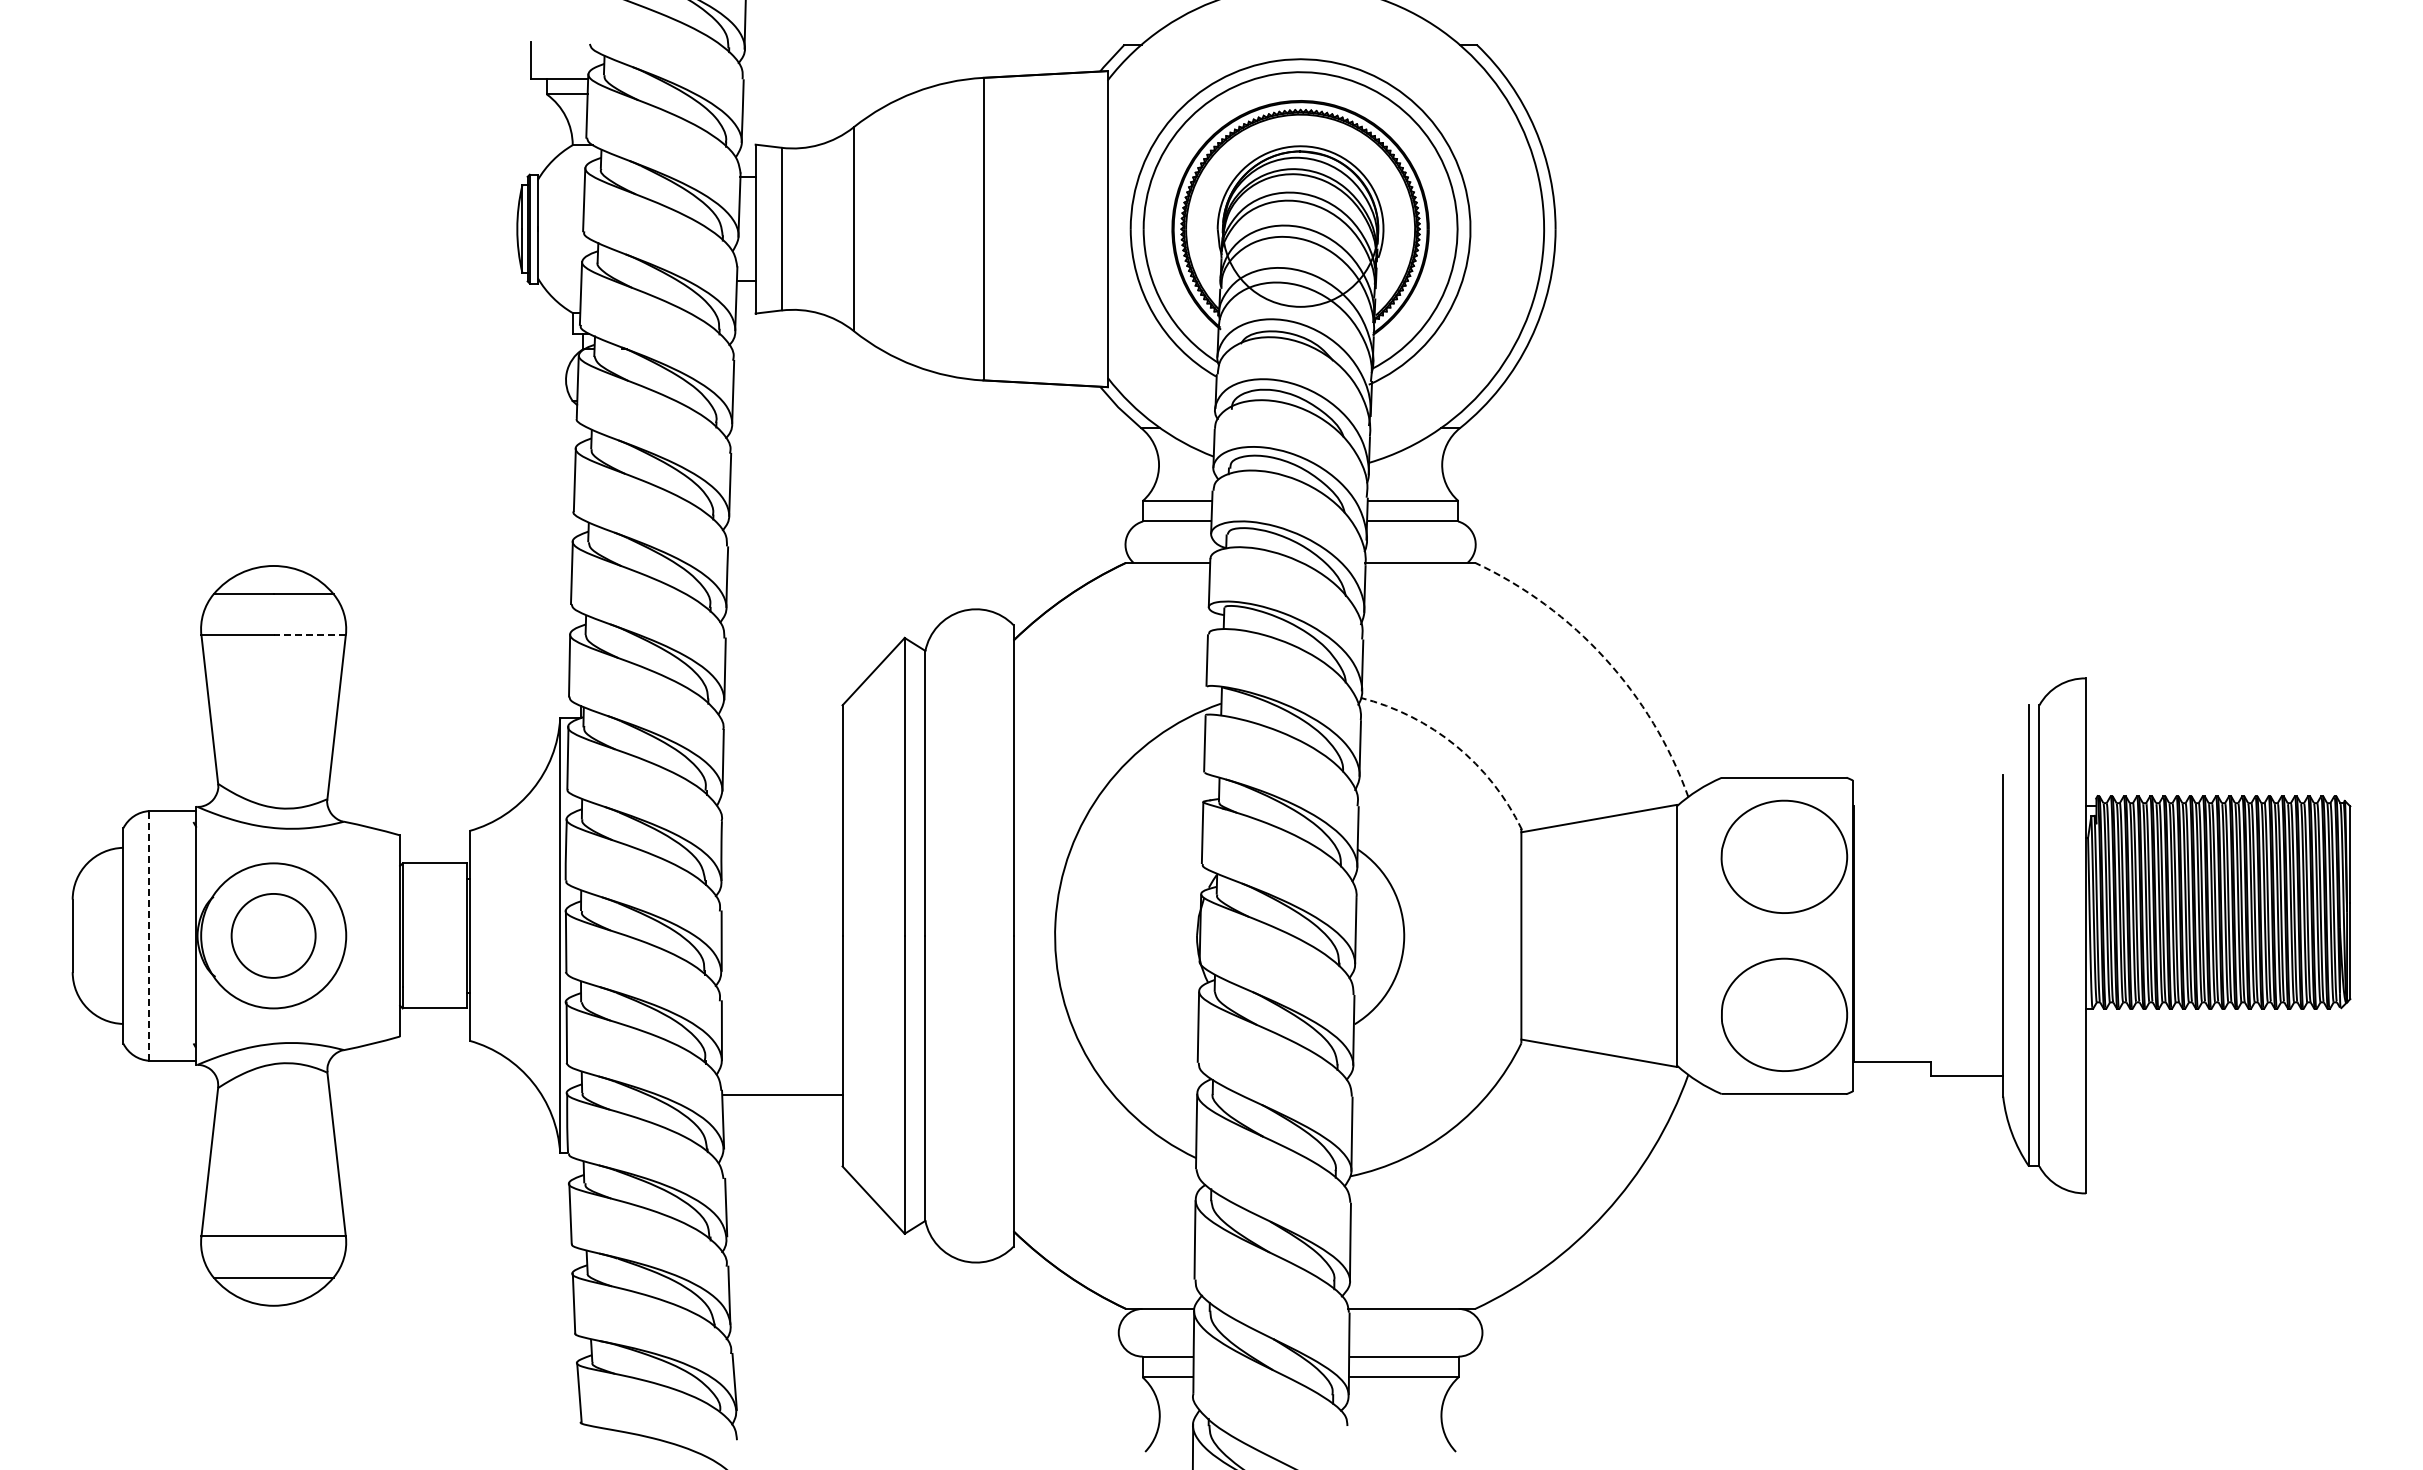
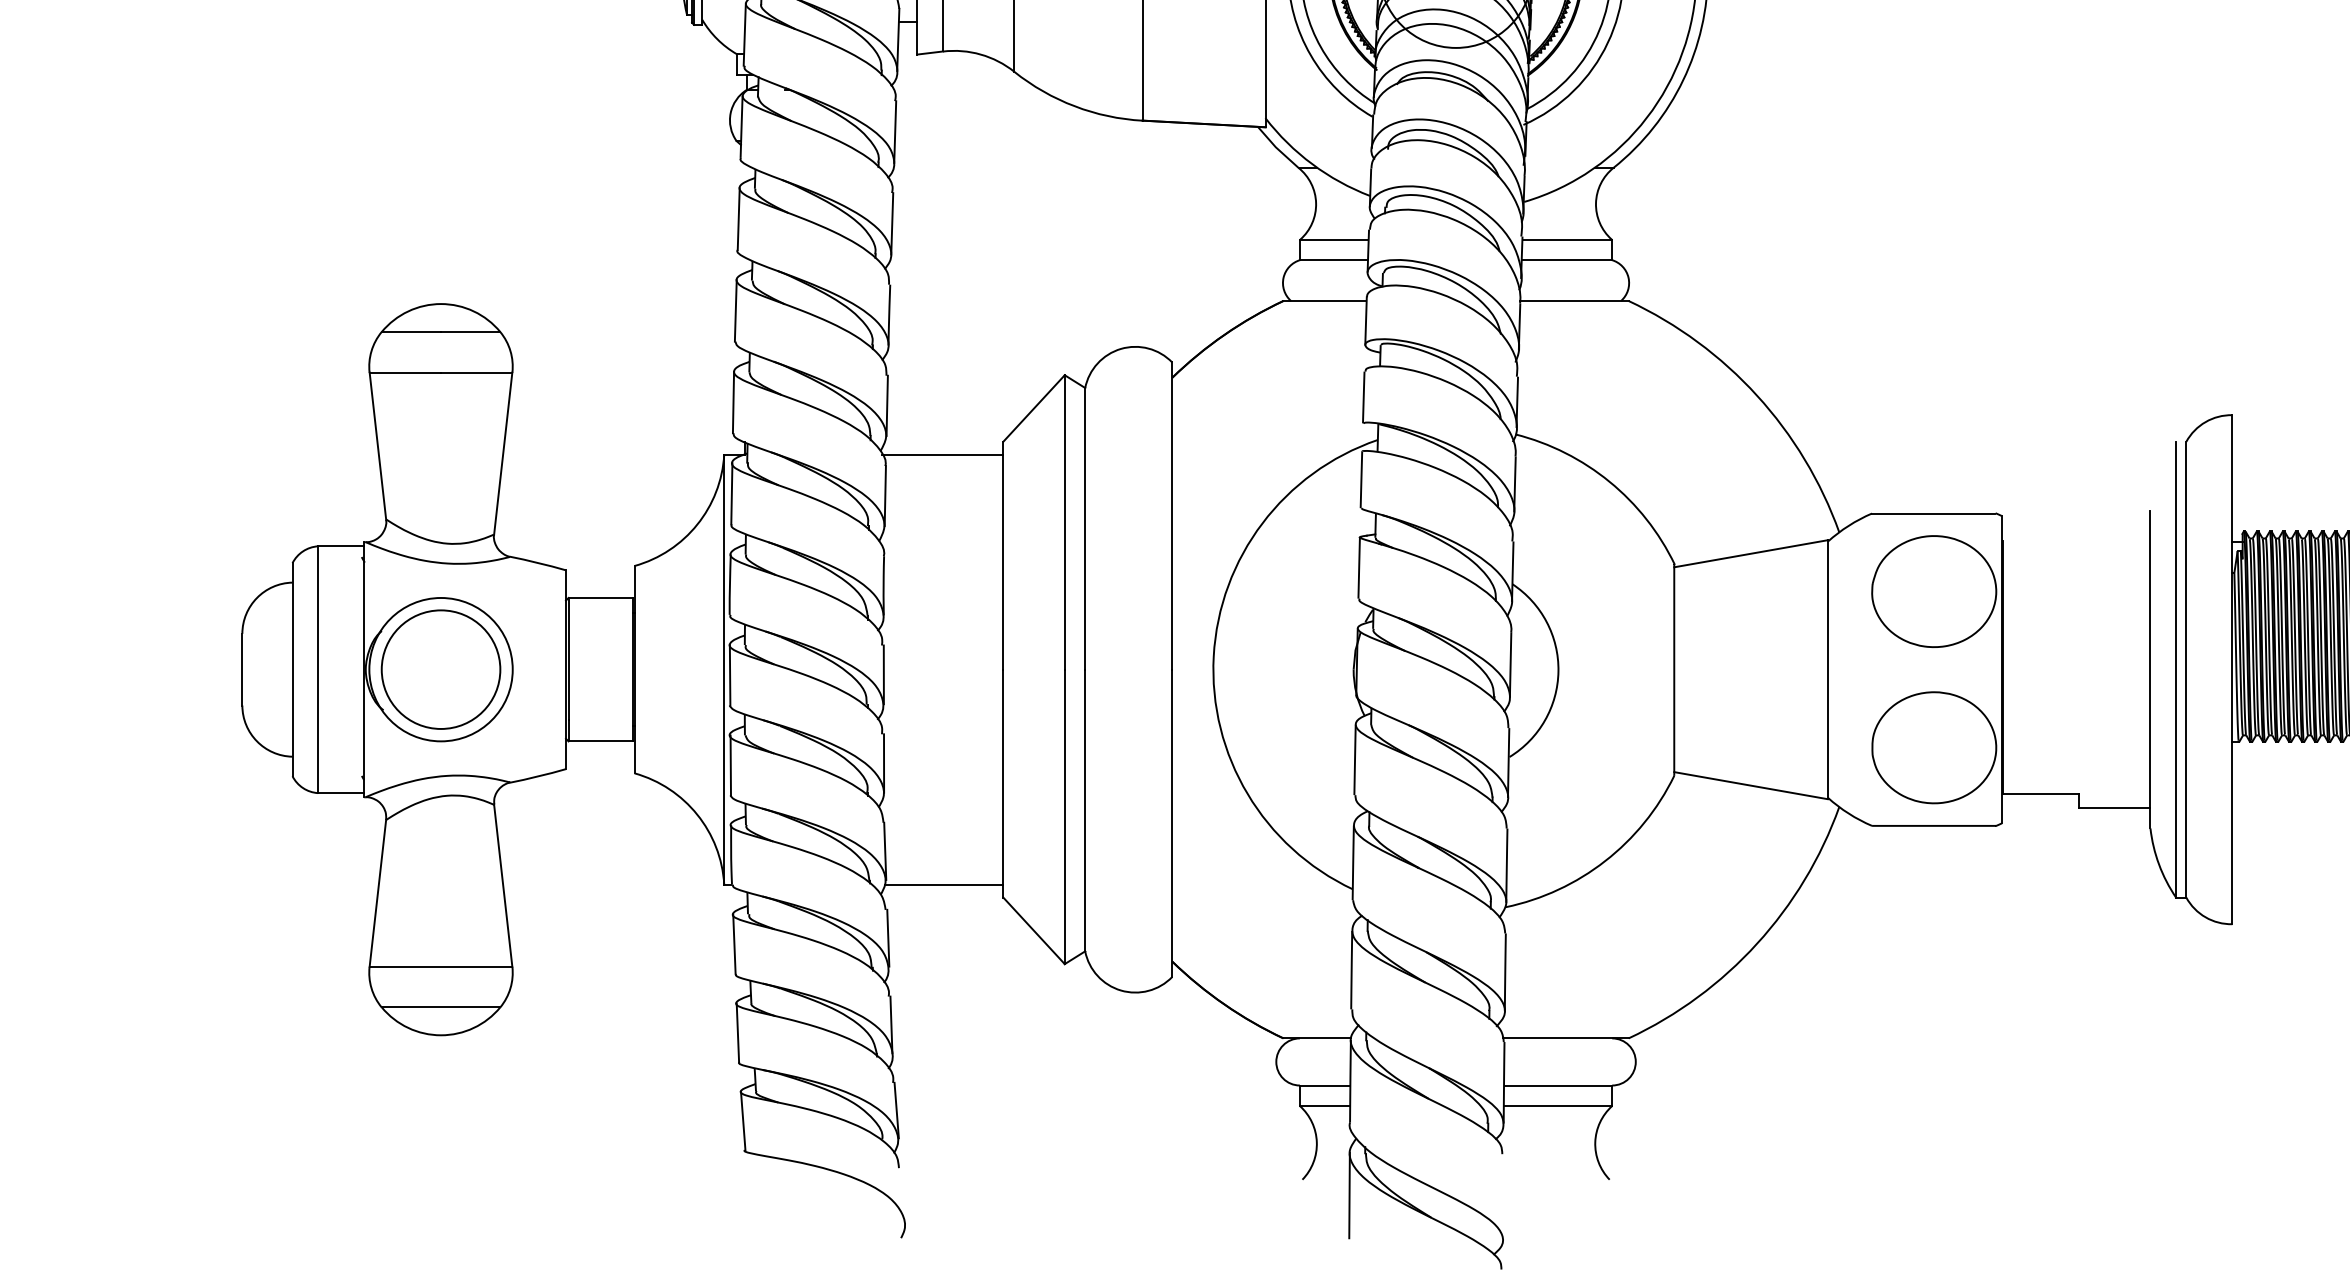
line: (309, 635) -> (476, 372), dashed -> solid
arc: (1605, 658) -> (1757, 395), dashed -> solid
line: (780, 718) -> (941, 454), added
arc: (1455, 745) -> (1609, 481), dashed -> solid
line: (149, 935) -> (318, 669), dashed -> solid
circle: (273, 935) -> (440, 669), size x1.43
line: (782, 1095) -> (943, 884), moved

